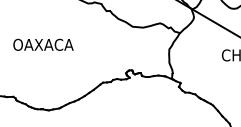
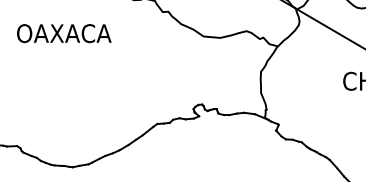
text: (43, 44) -> (64, 32), moved

